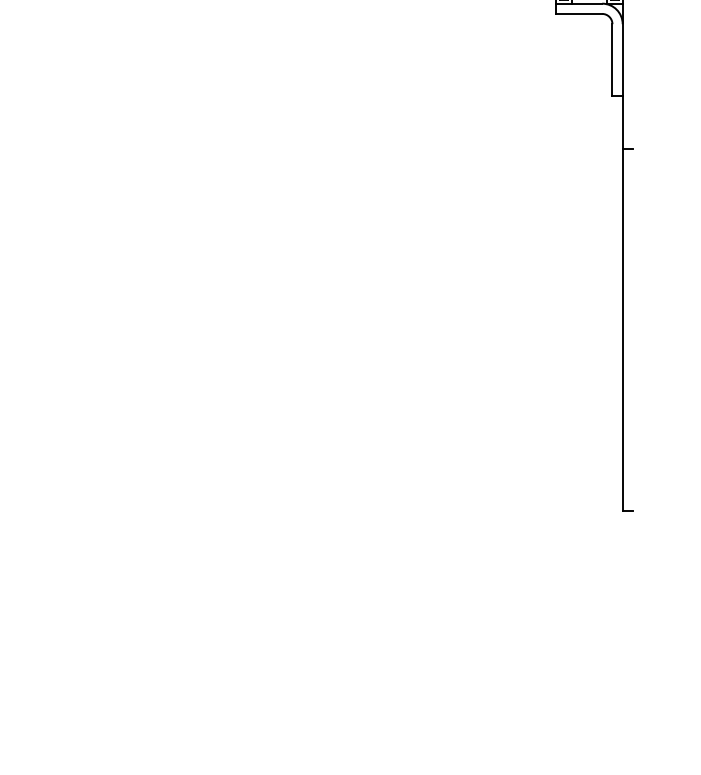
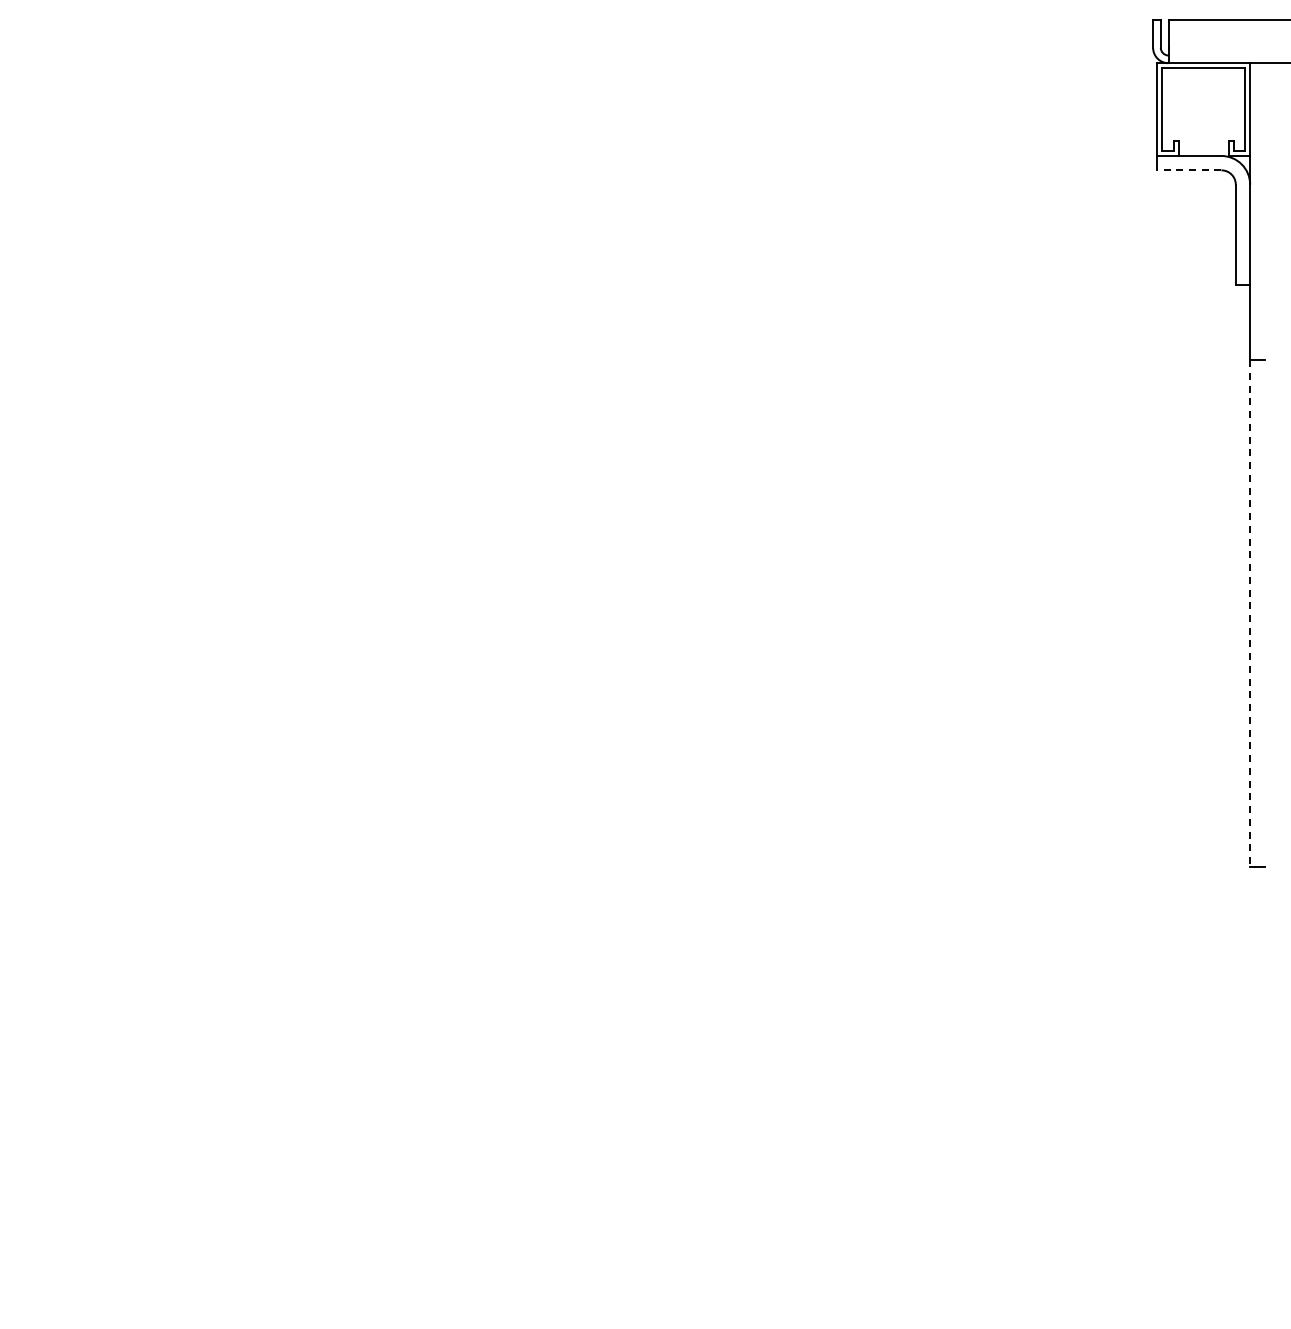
line: (578, 14) -> (1188, 170), solid -> dashed
line: (622, 331) -> (1250, 614), solid -> dashed

